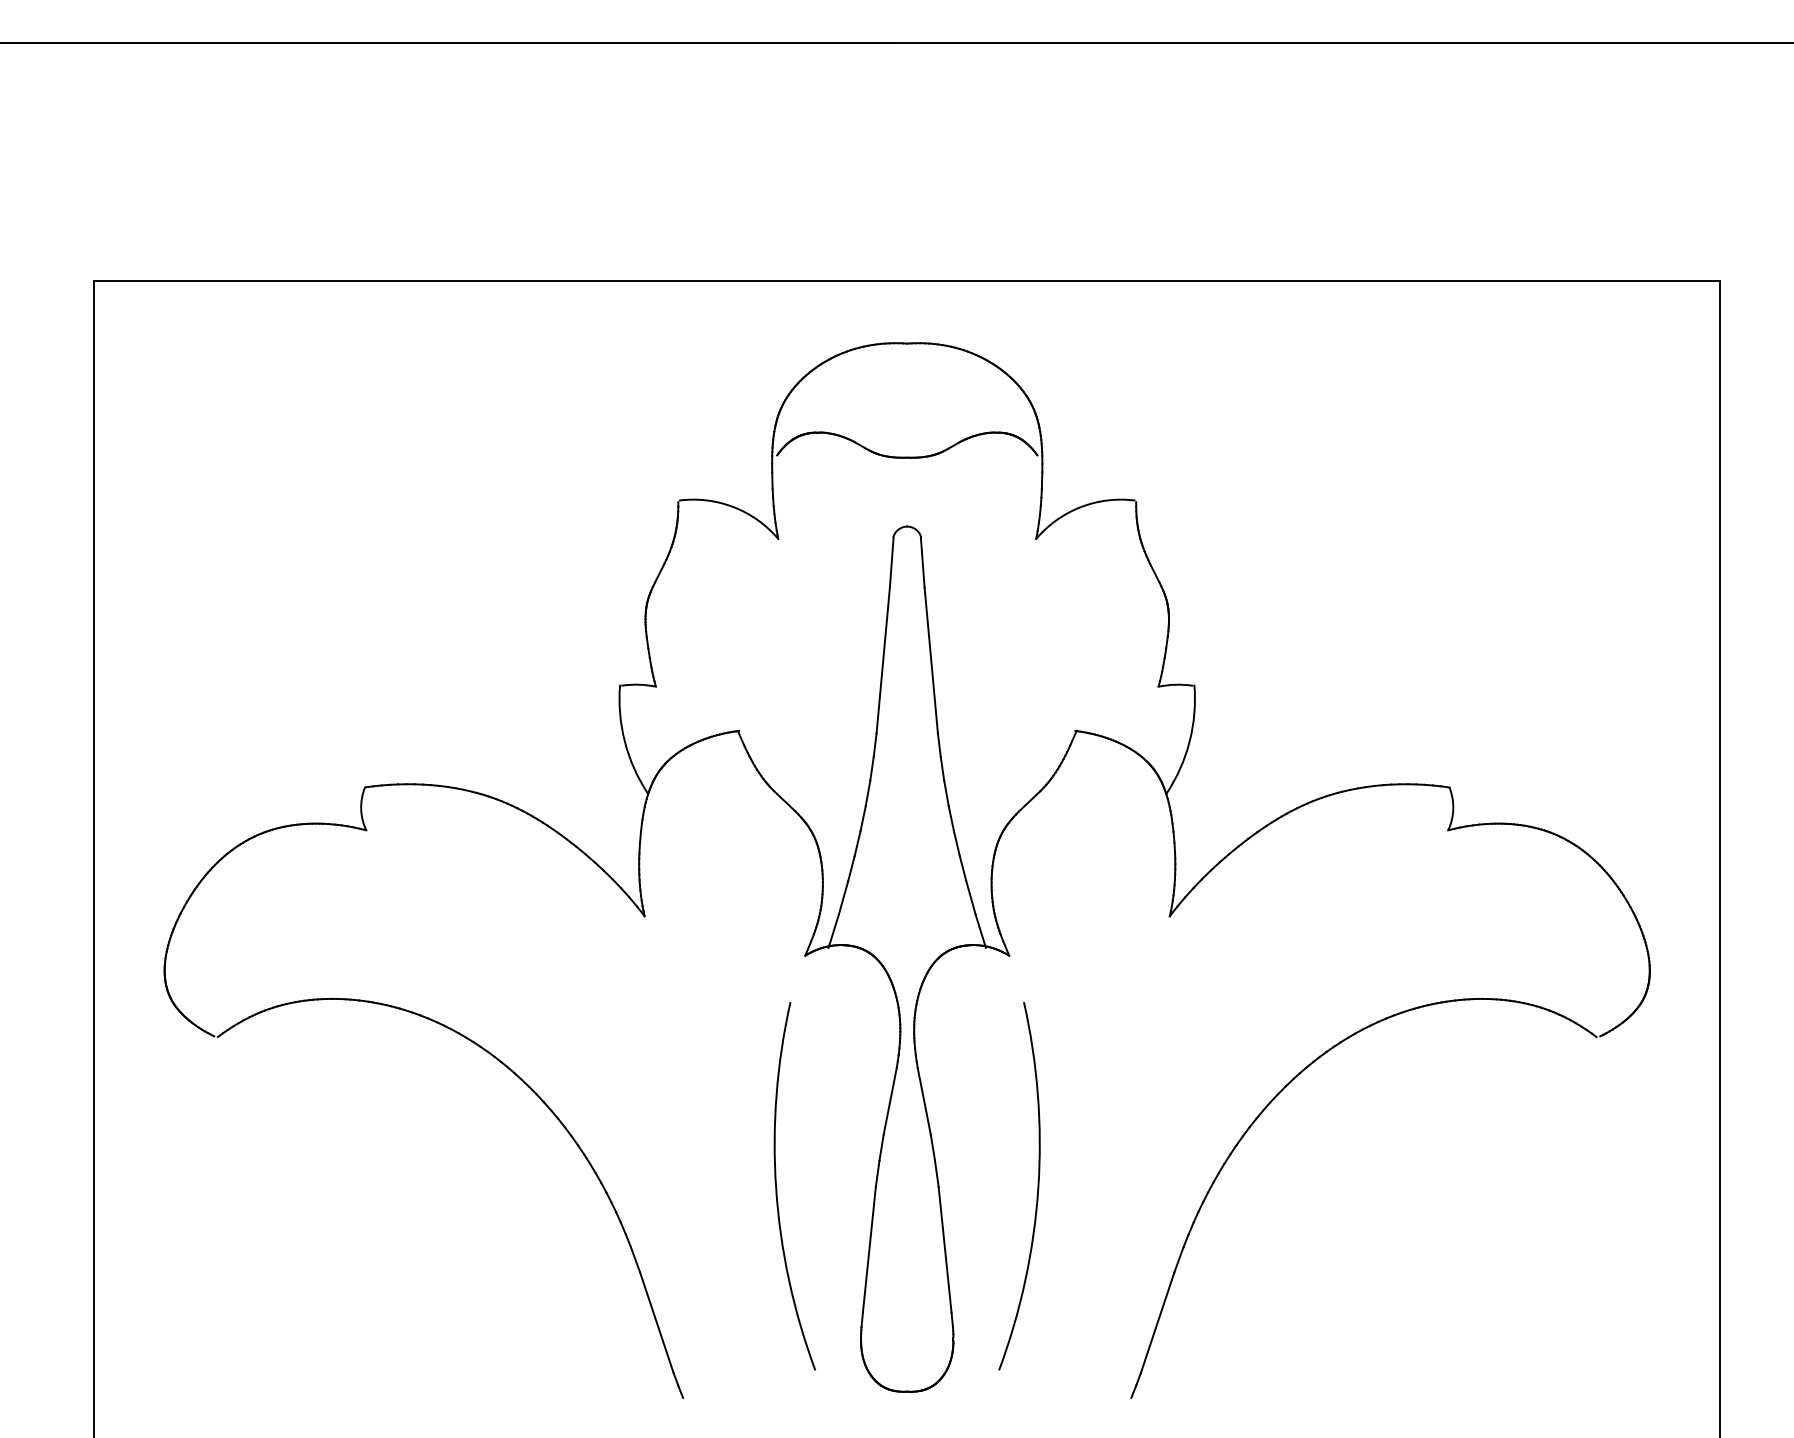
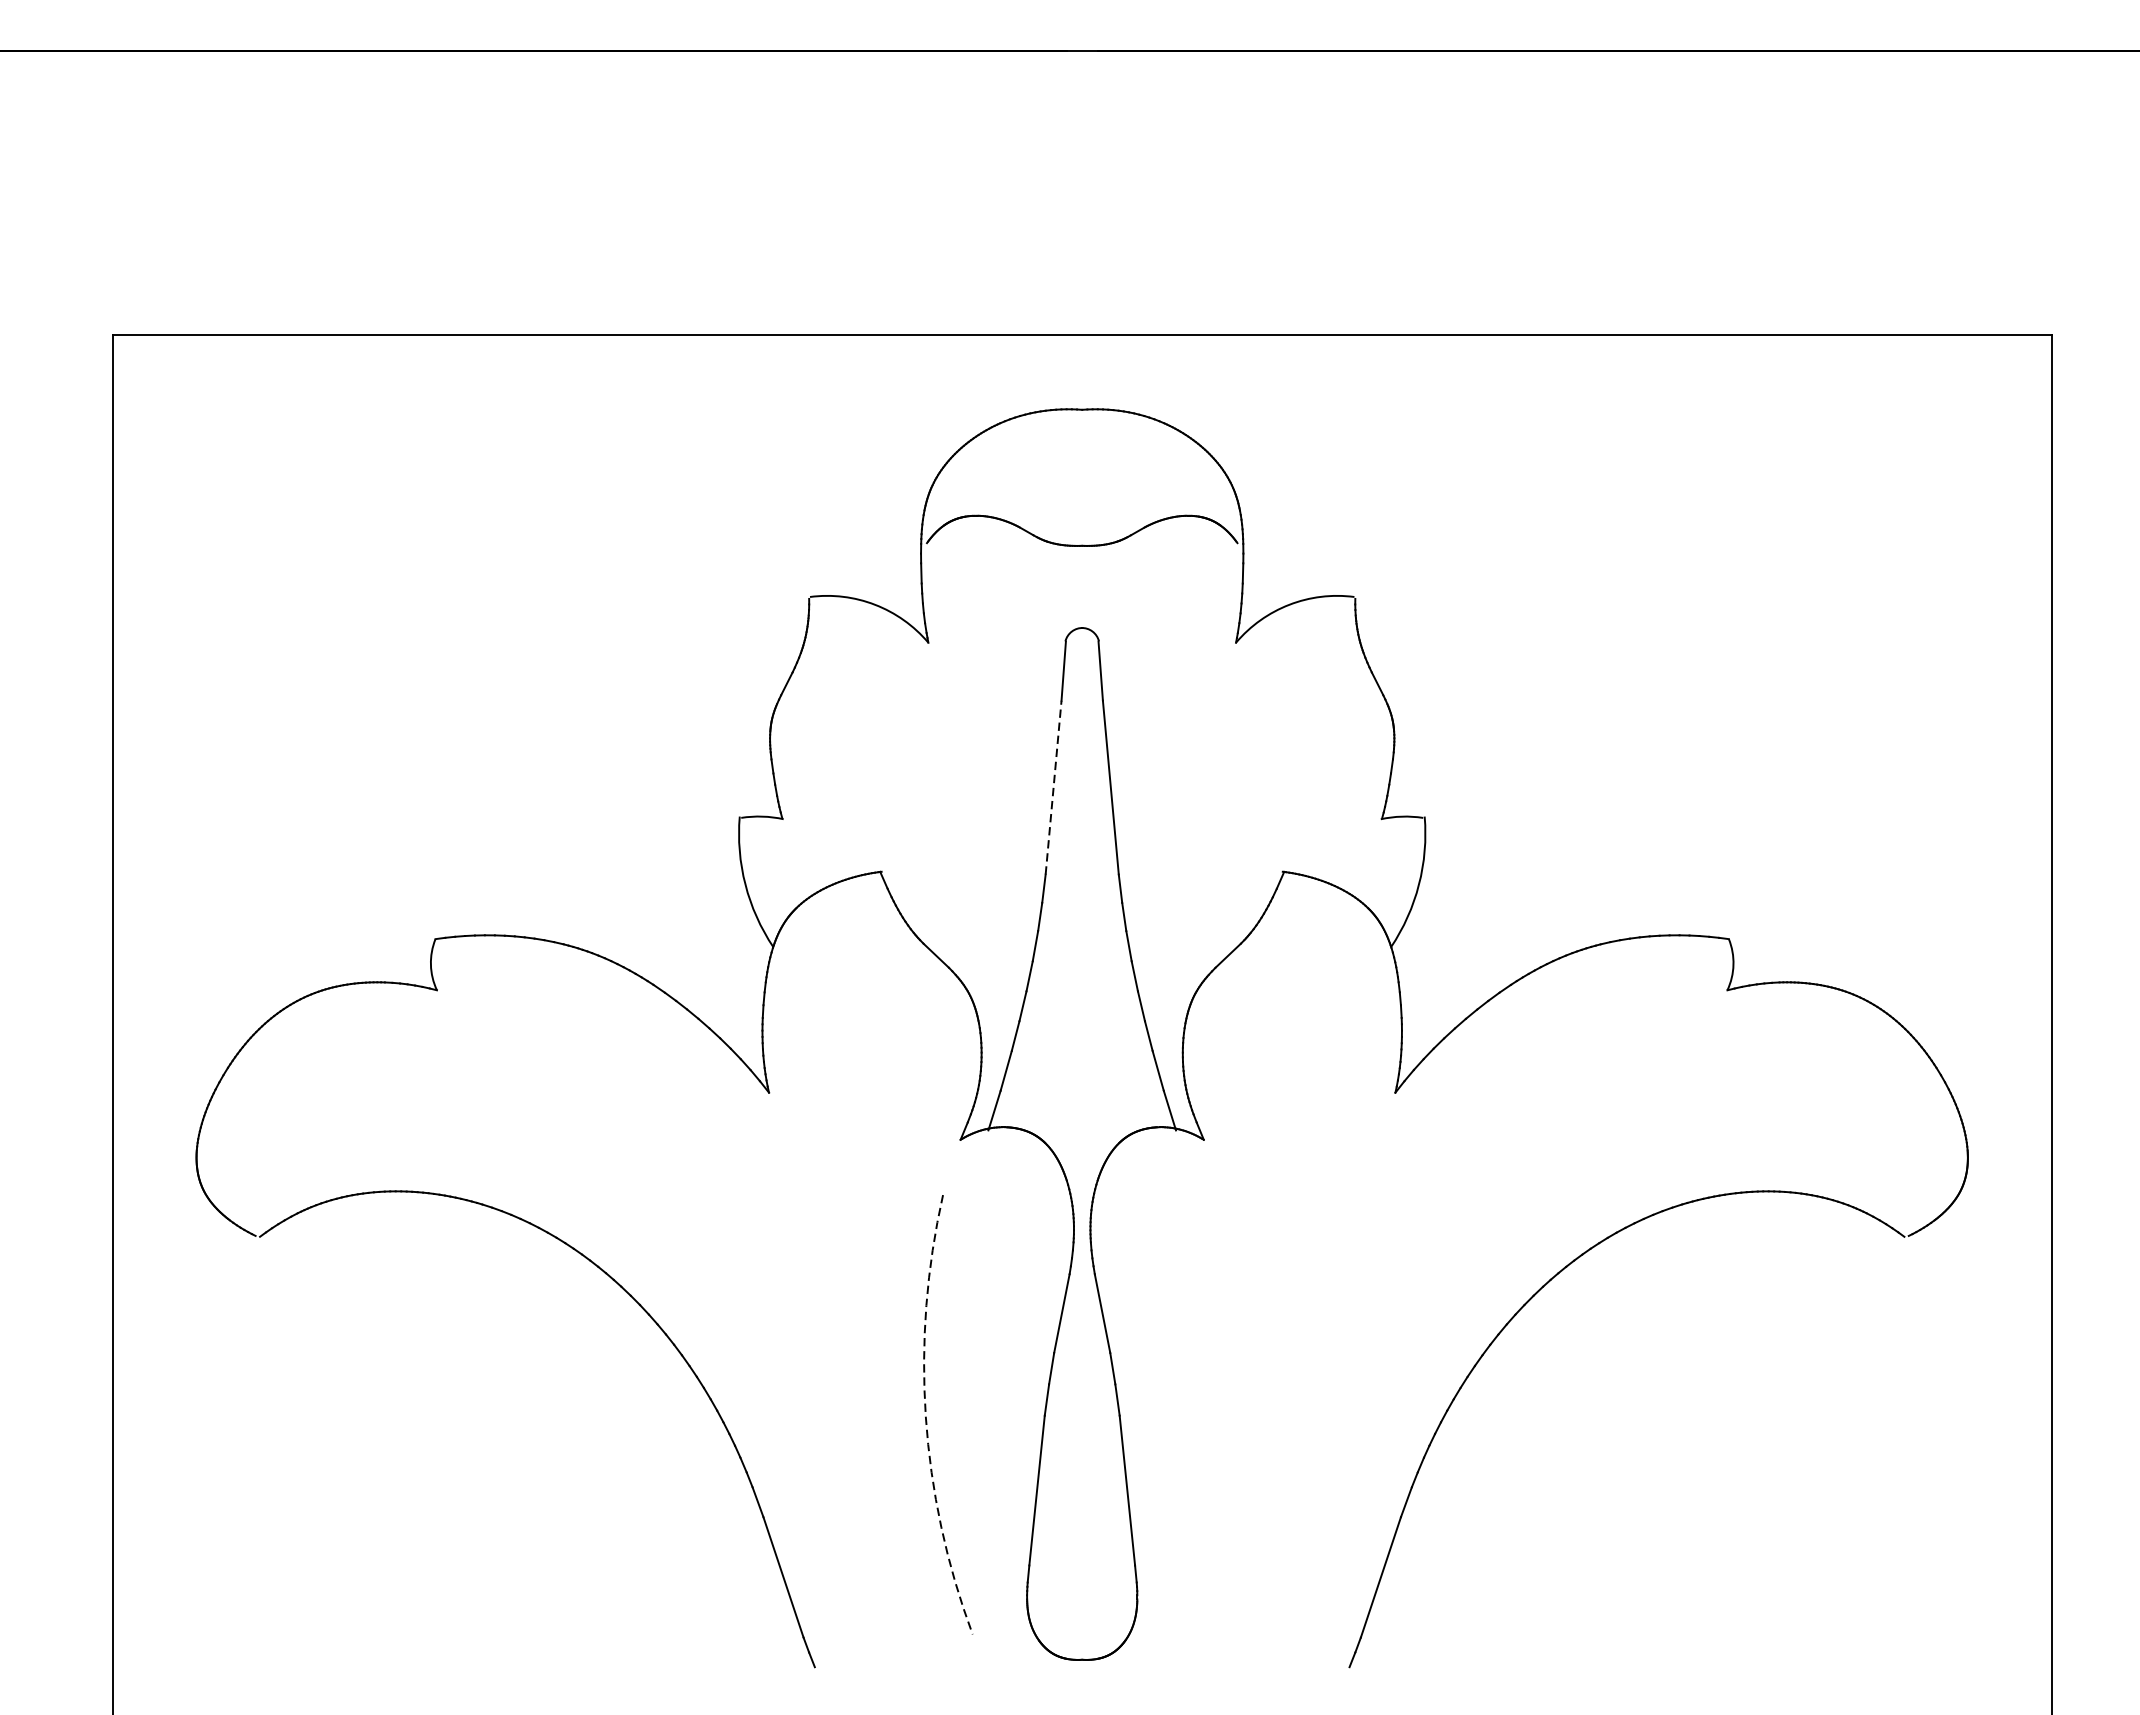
line: (883, 659) -> (1053, 786), solid -> dashed
arc: (1037, 1186) -> (1237, 1415), removed
arc: (776, 1188) -> (926, 1417), solid -> dashed

